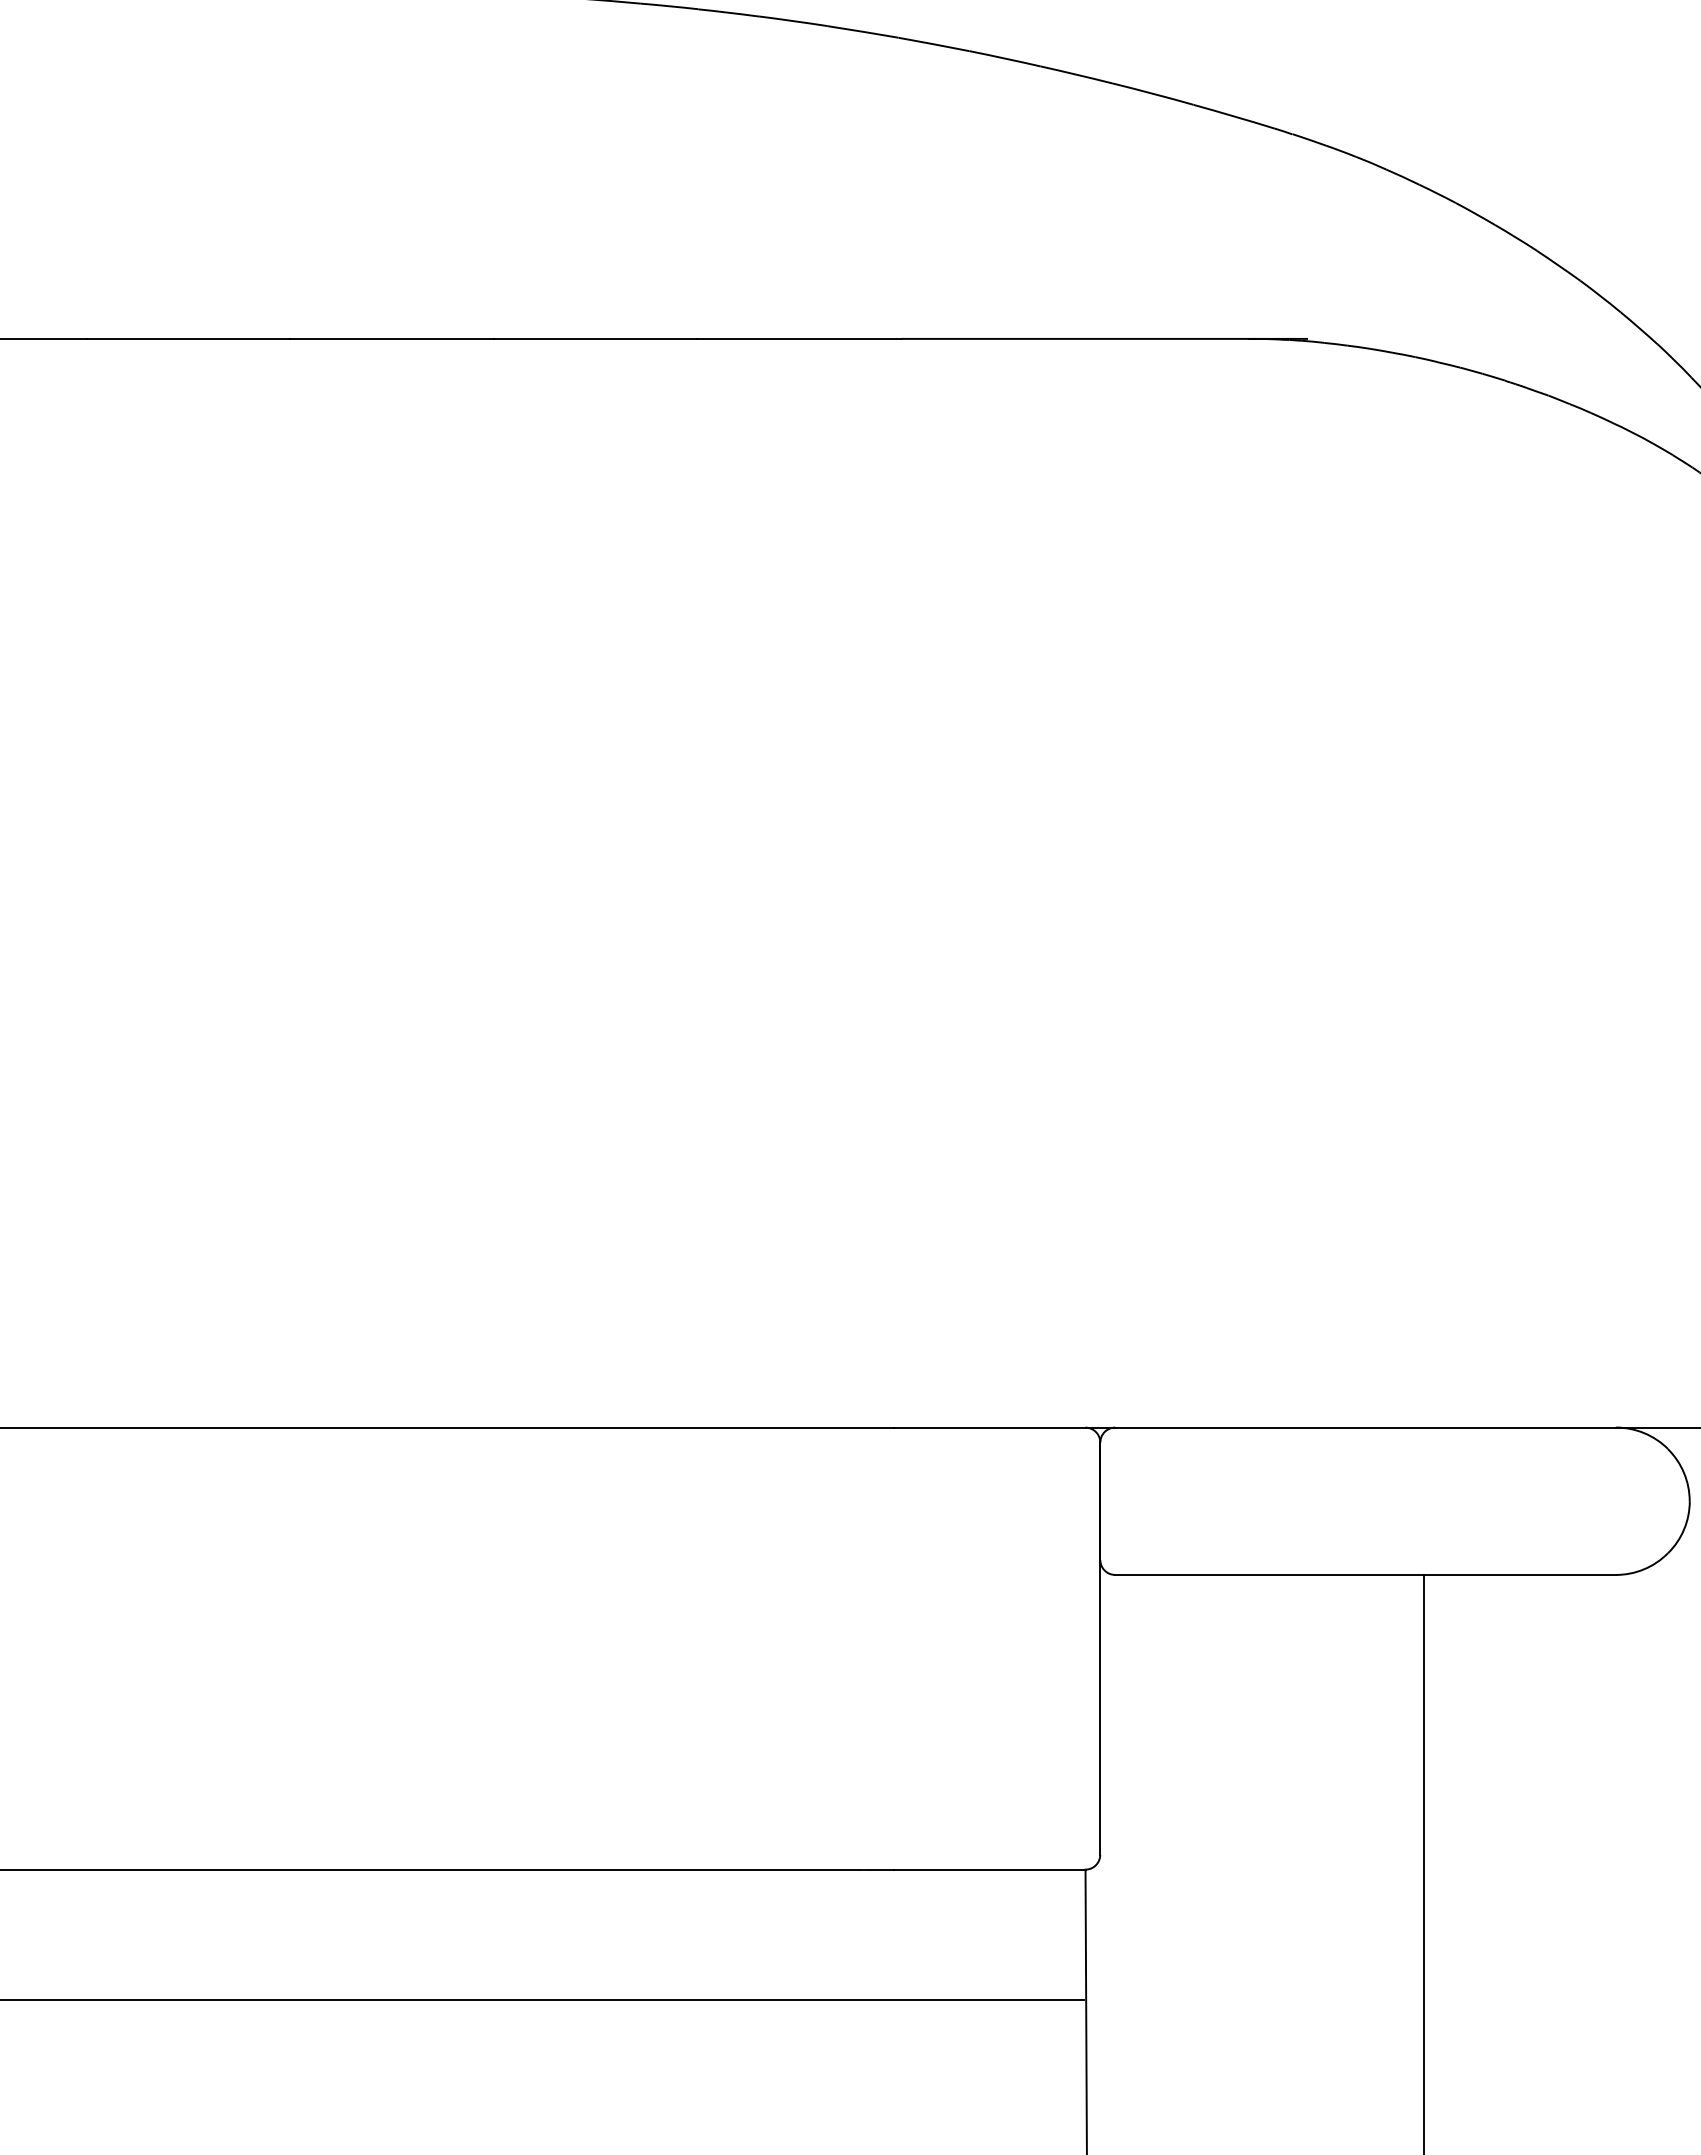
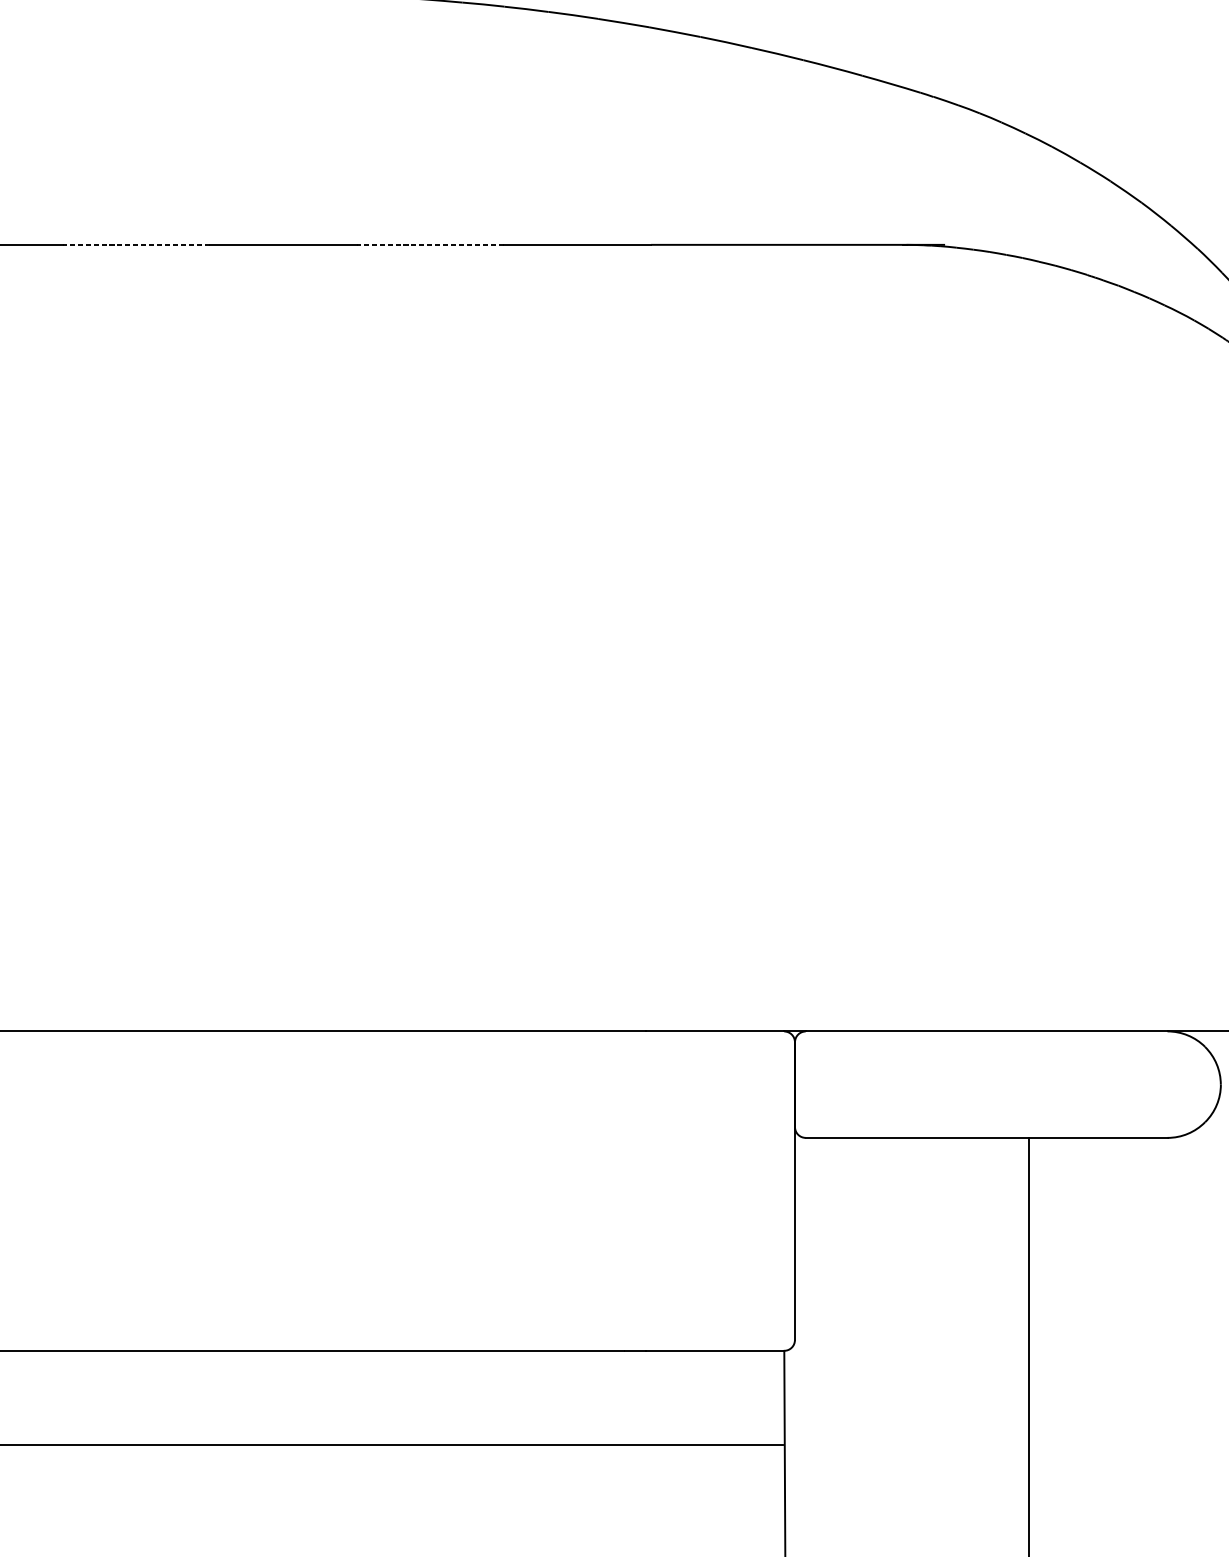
line: (188, 338) -> (136, 244), solid -> dashed
line: (595, 338) -> (430, 244), solid -> dashed

